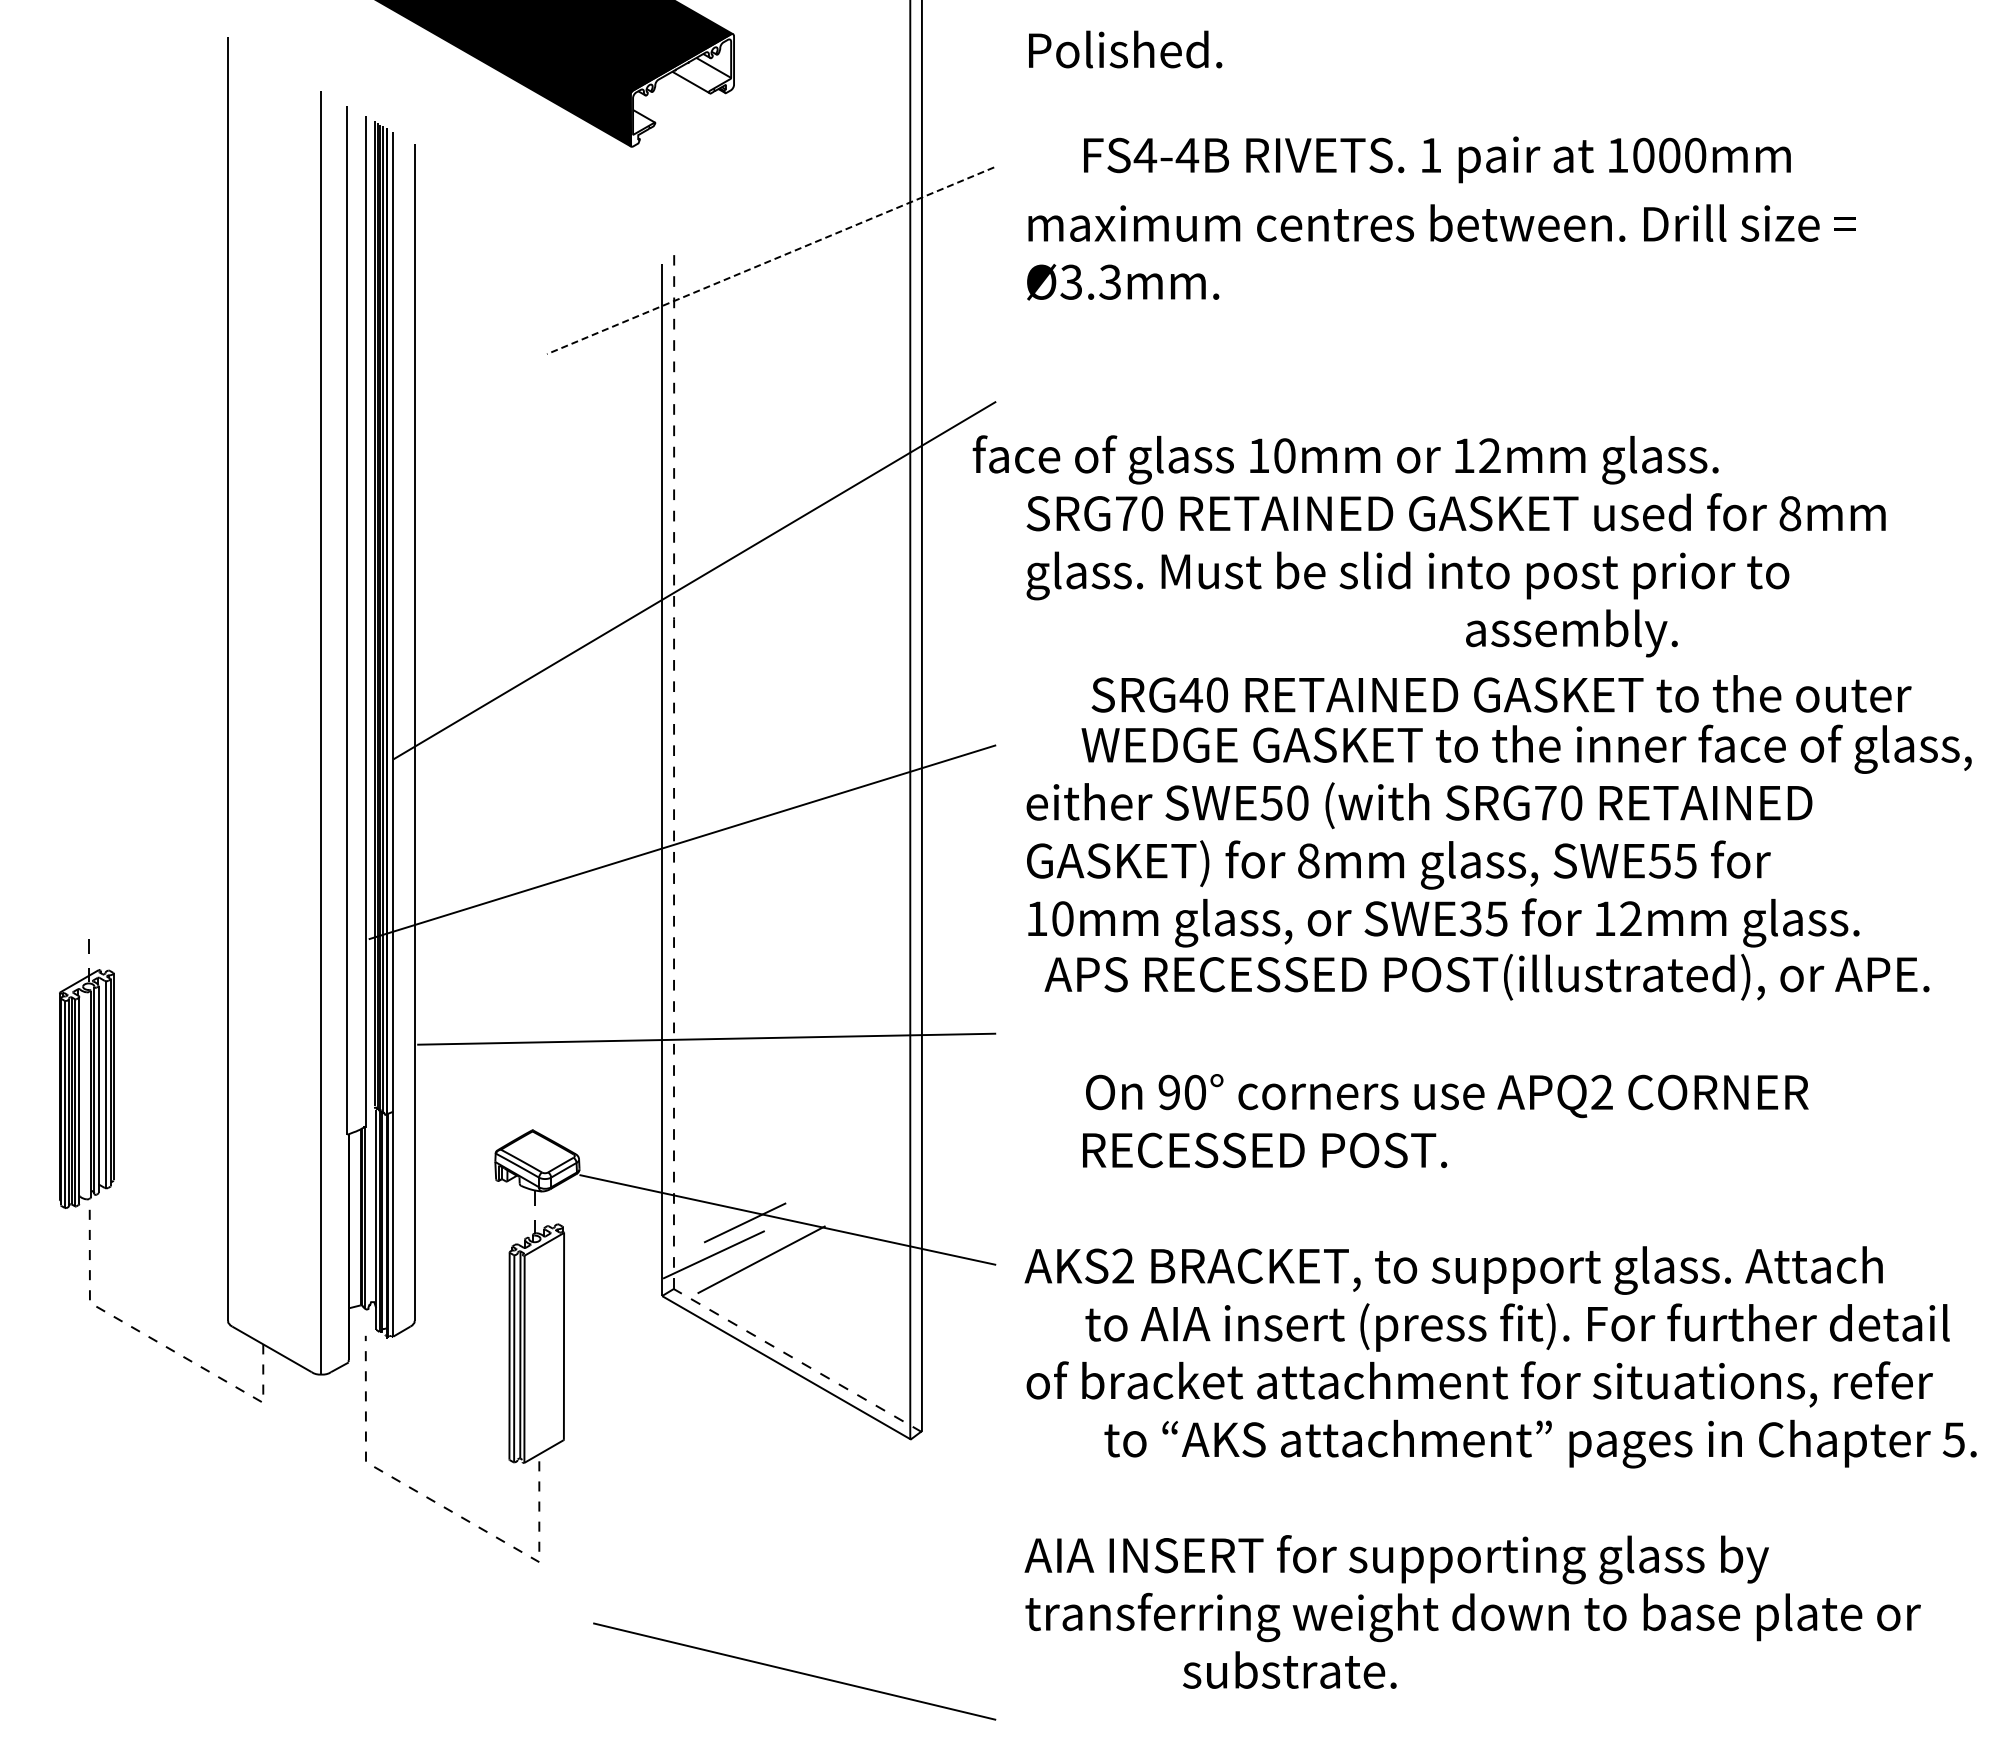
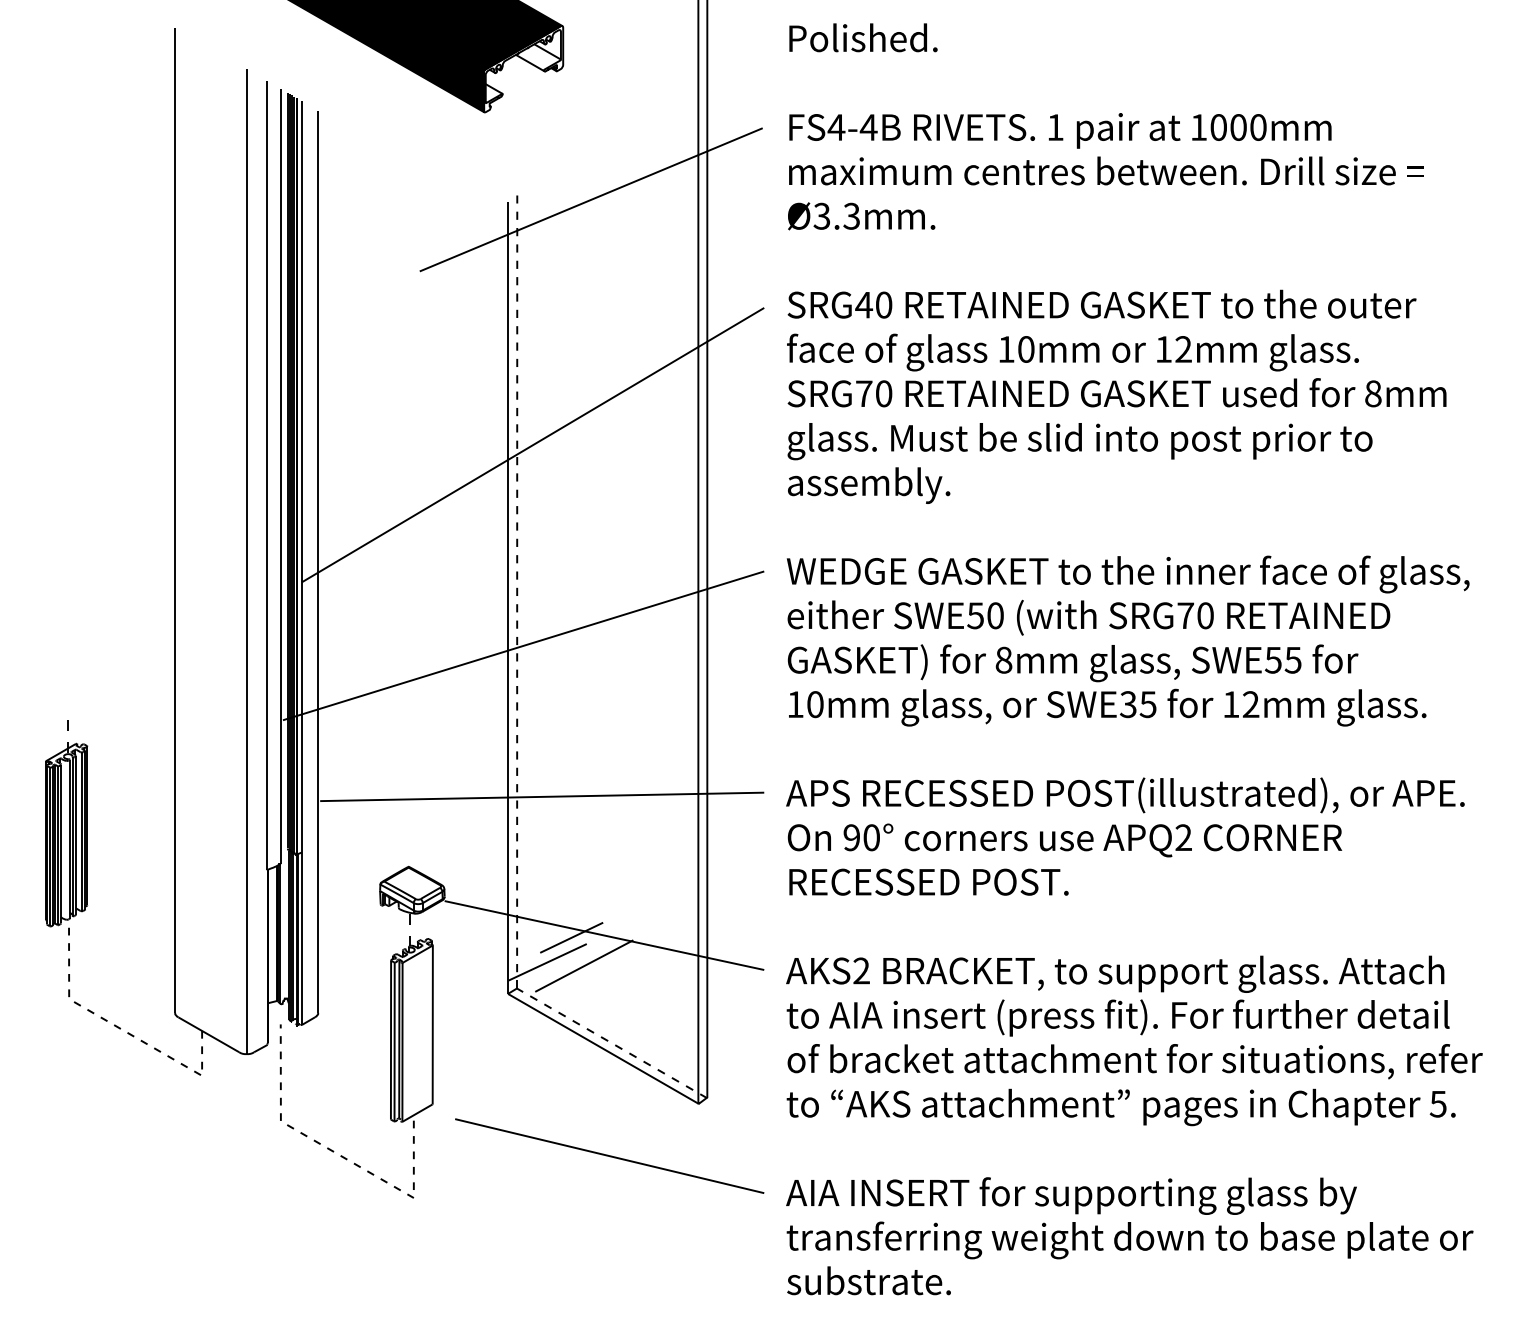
text: (1437, 159) -> (1060, 130), moved
line: (770, 260) -> (591, 199), dashed -> solid
text: (1345, 459) -> (1072, 352), moved
text: (1571, 633) -> (868, 485), moved
text: (1501, 693) -> (1101, 303), moved
text: (1526, 748) -> (1128, 573), moved
text: (1486, 976) -> (1124, 794), moved
text: (1447, 1096) -> (1065, 840), moved
text: (1265, 1150) -> (929, 882), moved
text: (1517, 1327) -> (1118, 1018), moved
text: (1540, 1443) -> (1121, 1106), moved
text: (1289, 1669) -> (868, 1280), moved
line: (794, 1671) -> (609, 1156), moved

